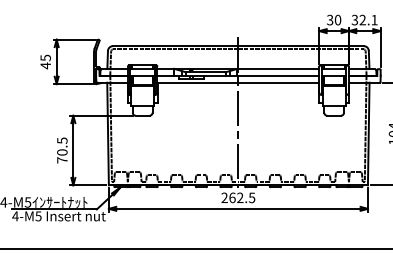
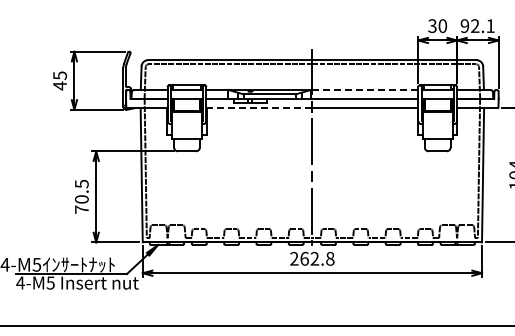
text: (354, 19) -> (464, 25), 32.1 -> 92.1
line: (278, 68) -> (365, 89), solid -> dashed
line: (198, 83) -> (259, 108), solid -> dashed
text: (252, 197) -> (330, 258), 262.5 -> 262.8

